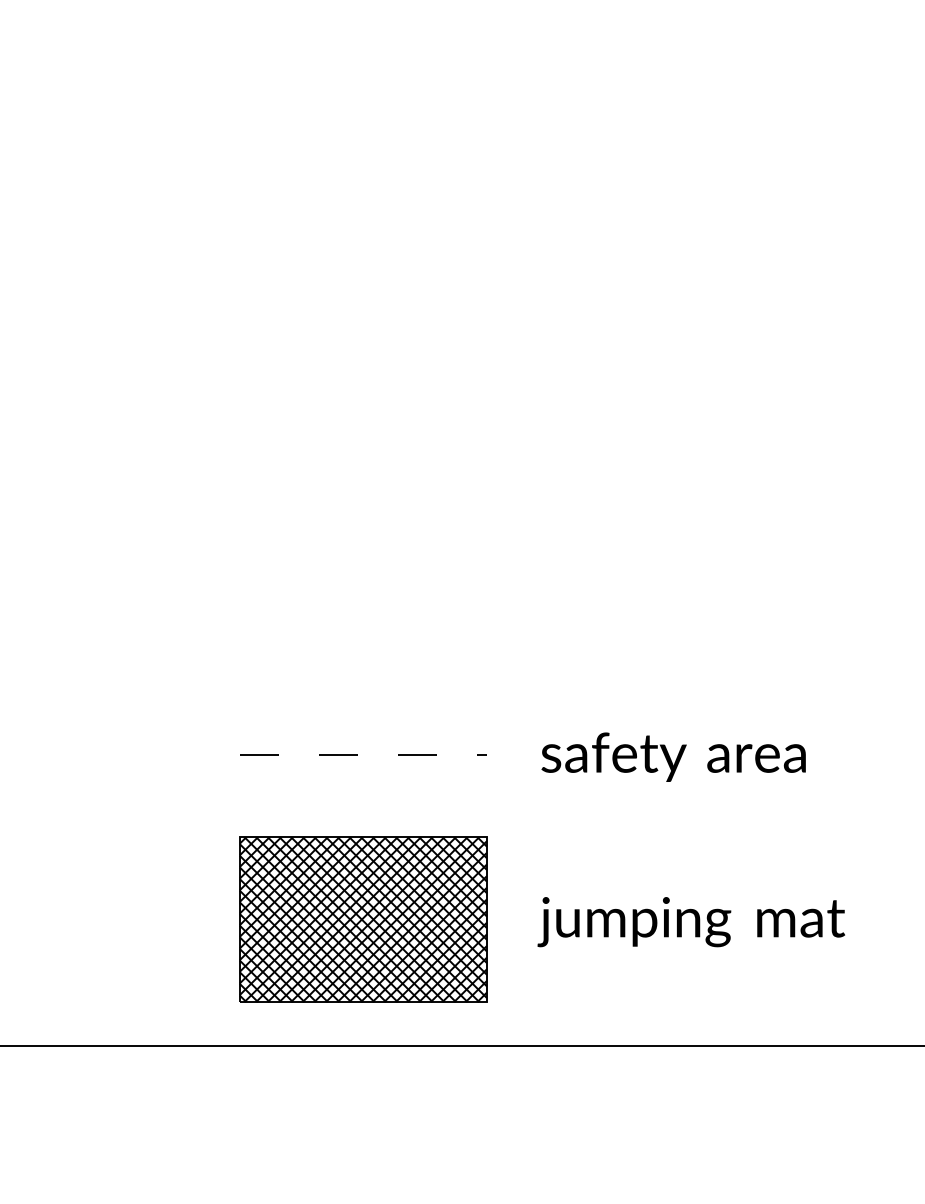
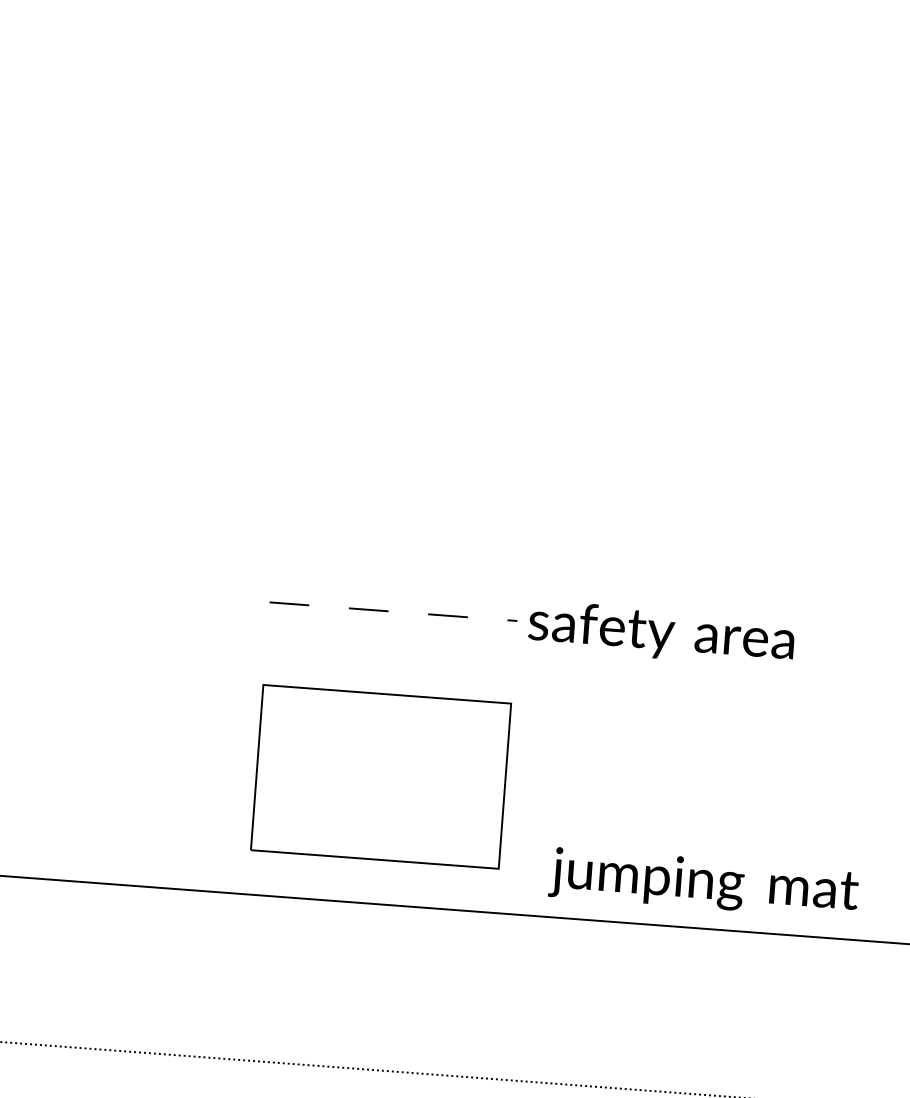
text: (673, 756) -> (661, 633), moved
hatch: (362, 919) -> (380, 776), removed
text: (690, 922) -> (703, 883), moved

